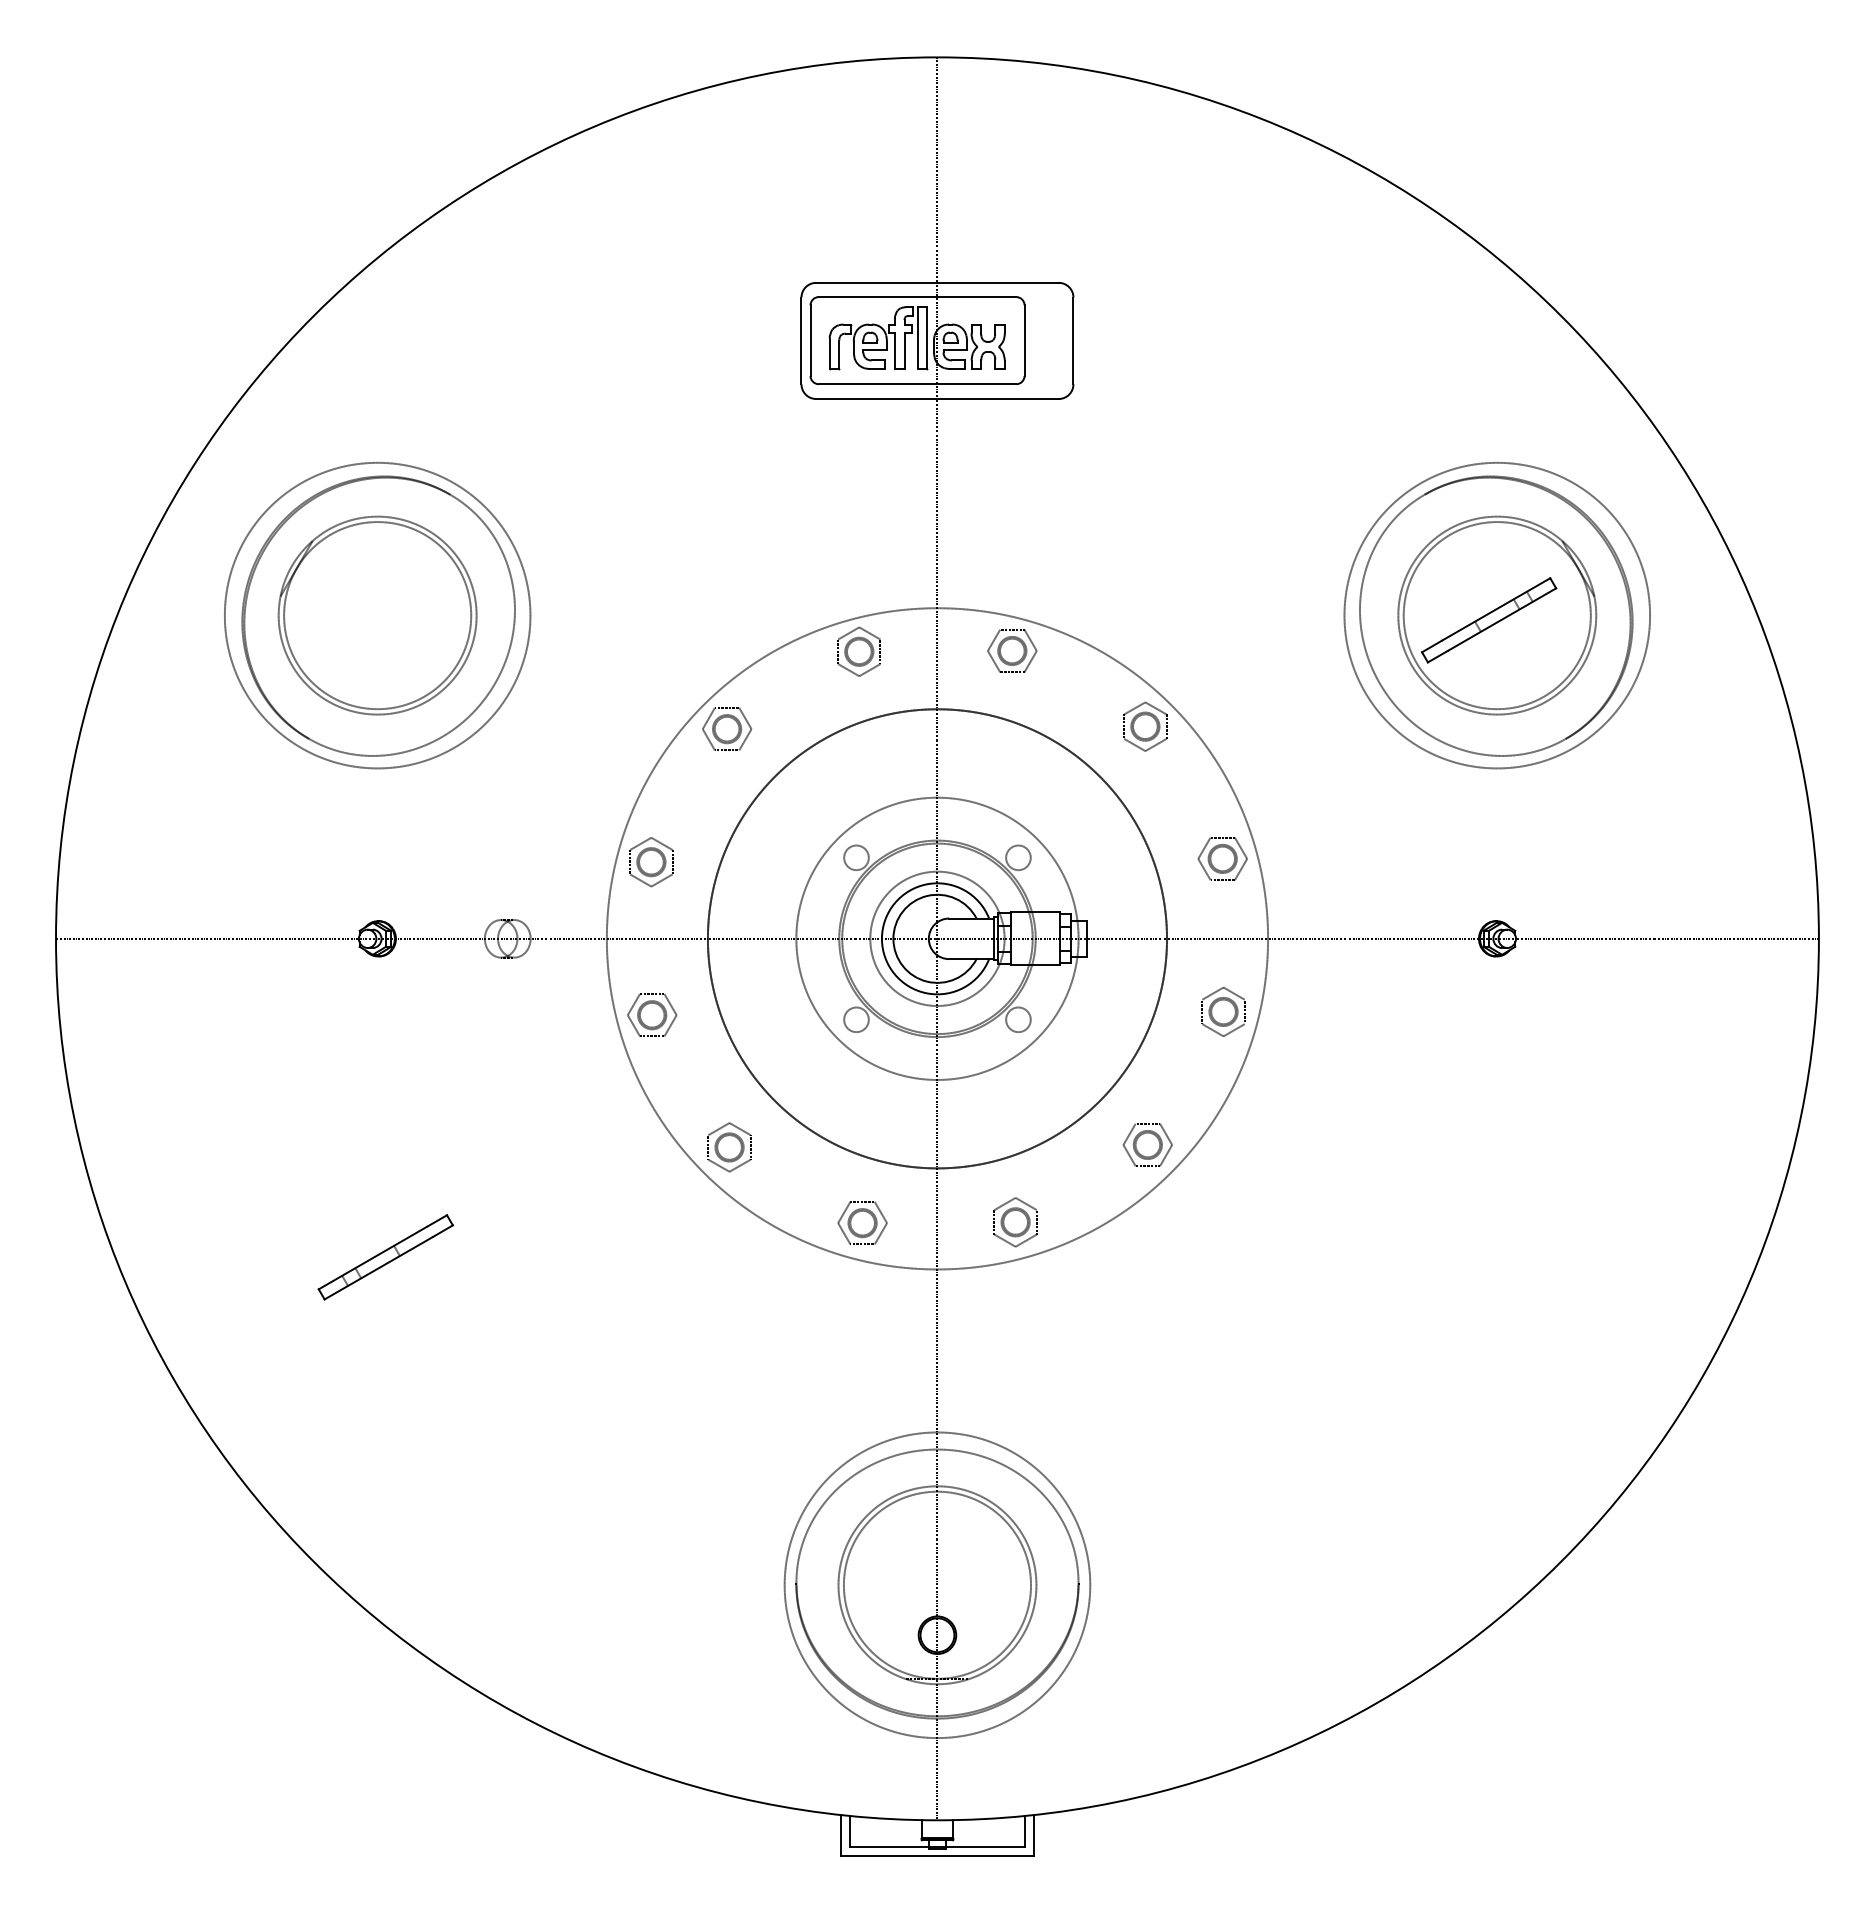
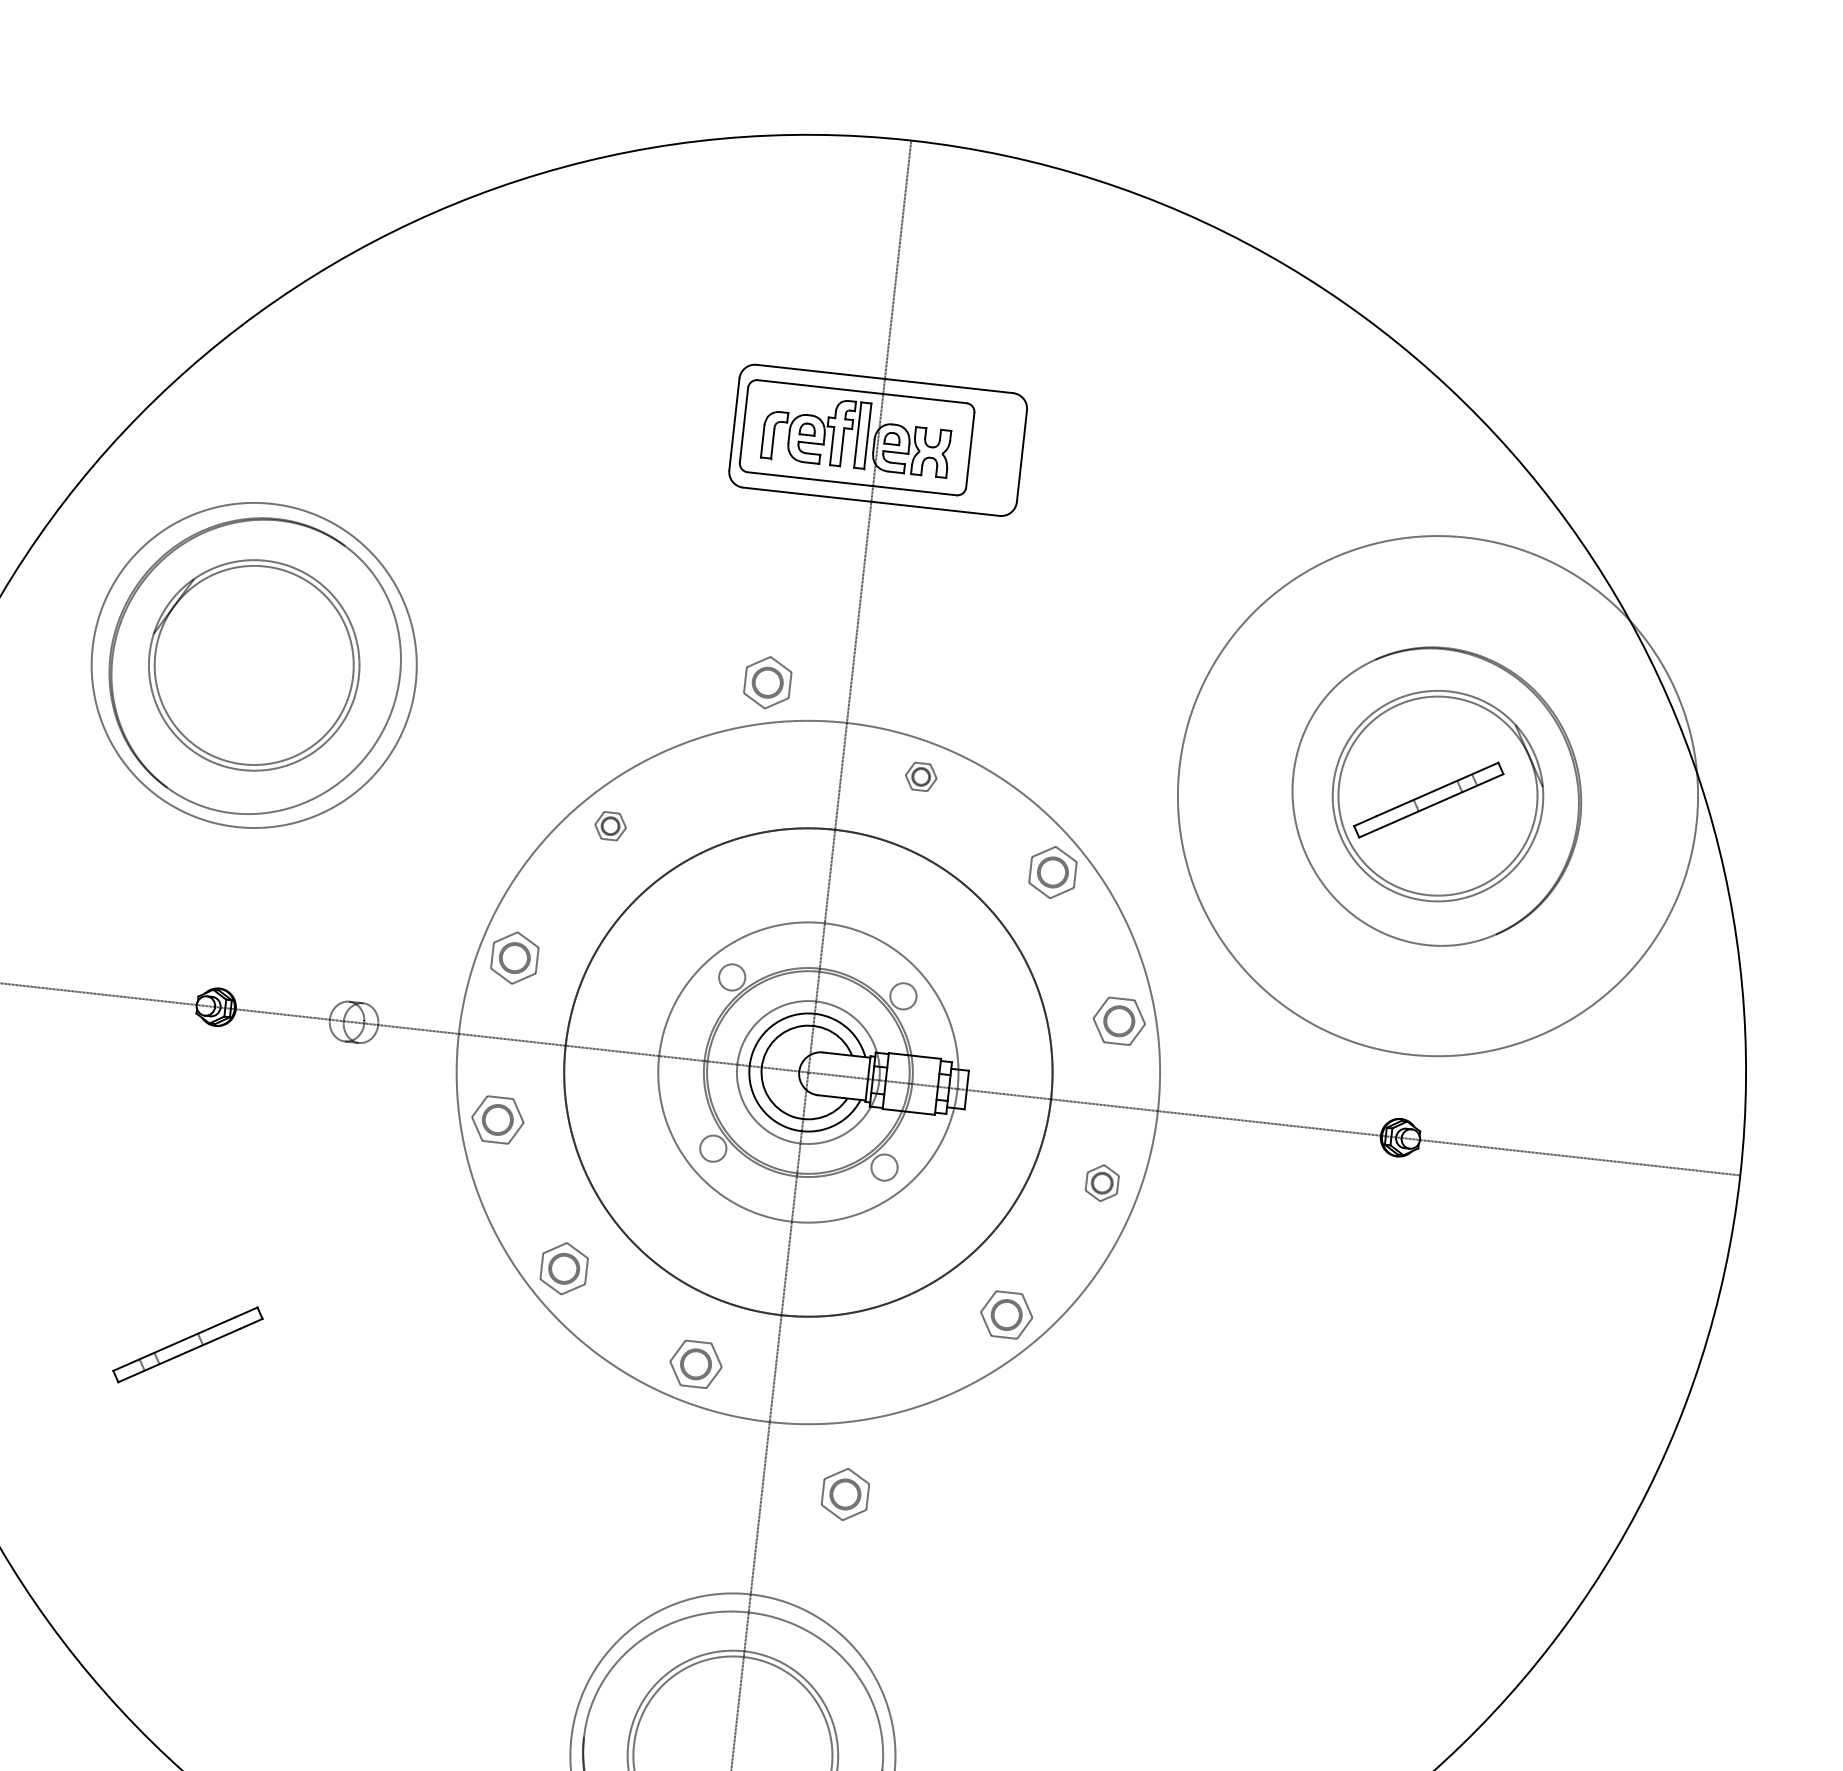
circle: (1497, 615) -> (1438, 796), size x1.6
part: (1012, 650) -> (921, 776), size x0.6
part: (858, 651) -> (766, 682), moved
part: (727, 728) -> (610, 825), size x0.6
part: (1223, 1011) -> (1102, 1182), size x0.7
part: (1015, 1222) -> (845, 1494), moved

